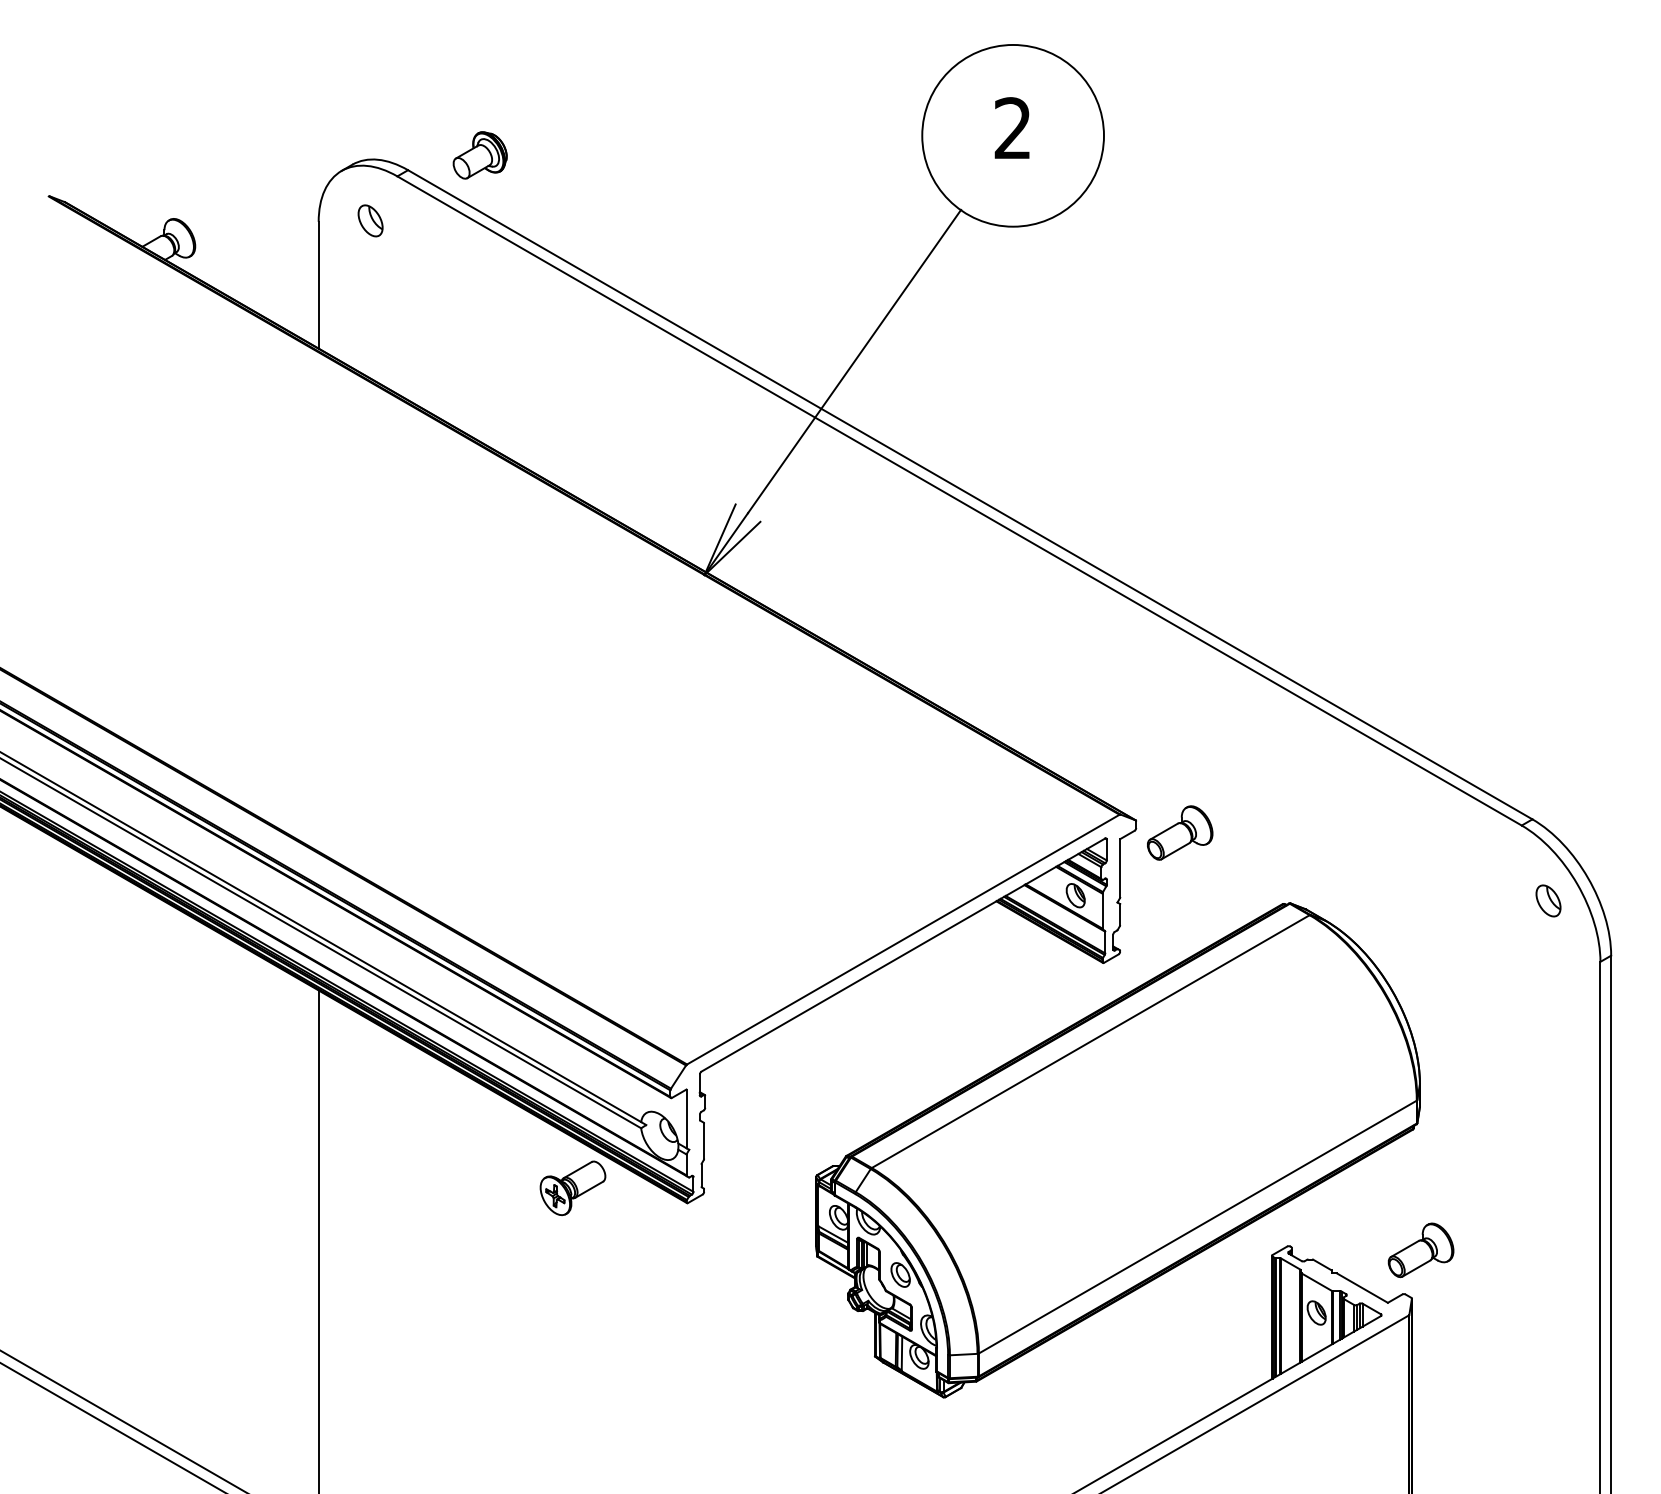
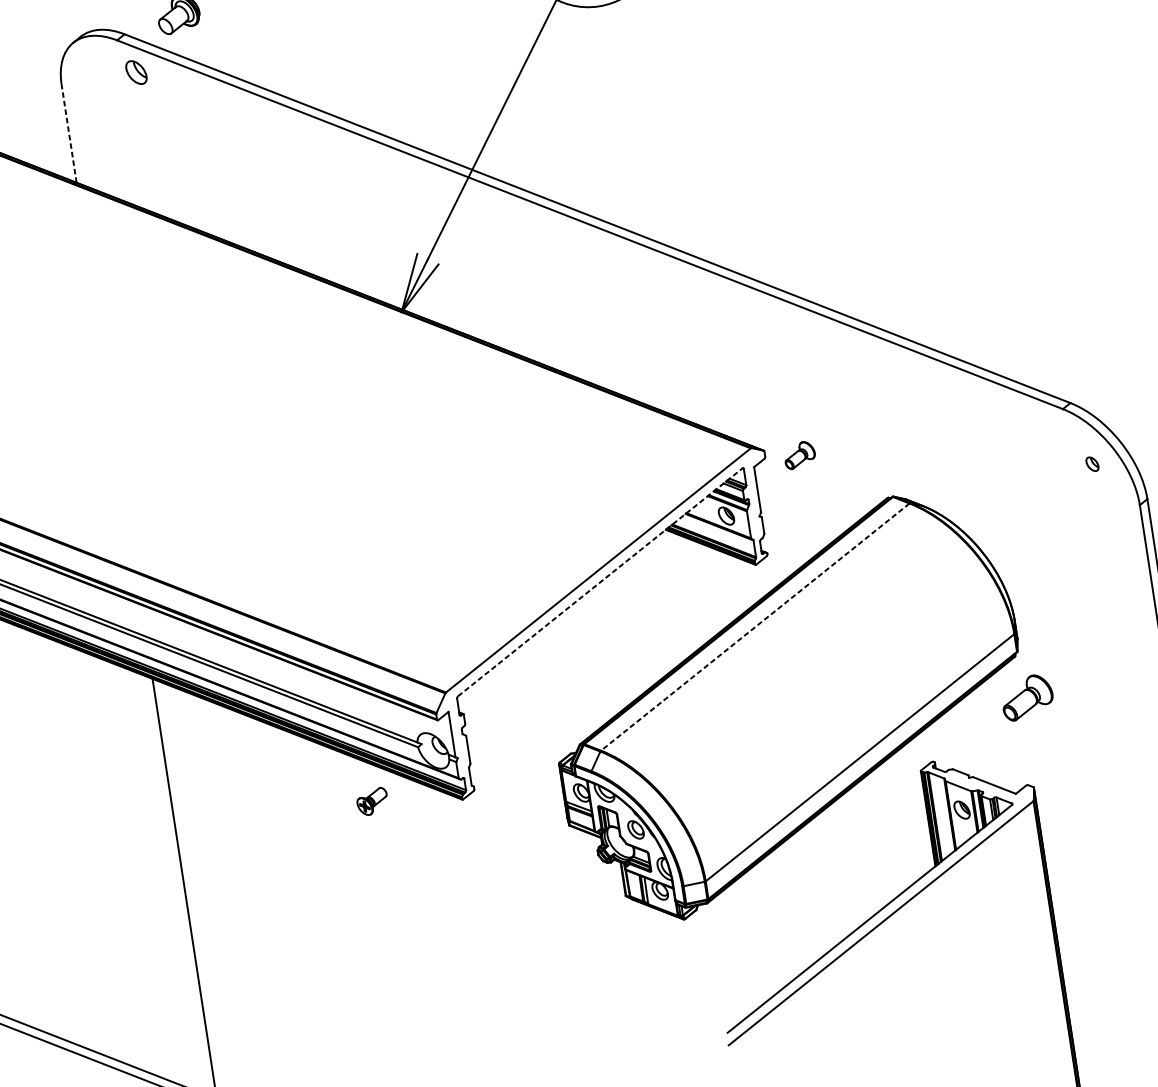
part: (370, 220) -> (136, 72), moved
line: (318, 284) -> (68, 133), solid -> dashed
part: (1180, 832) -> (799, 454), size x0.6
part: (1548, 900) -> (1092, 463), size x0.6
line: (903, 954) -> (600, 581), solid -> dashed
line: (1090, 1041) -> (755, 627), solid -> dashed
part: (572, 1188) -> (372, 801), size x0.6
part: (1420, 1250) -> (1026, 697), moved

